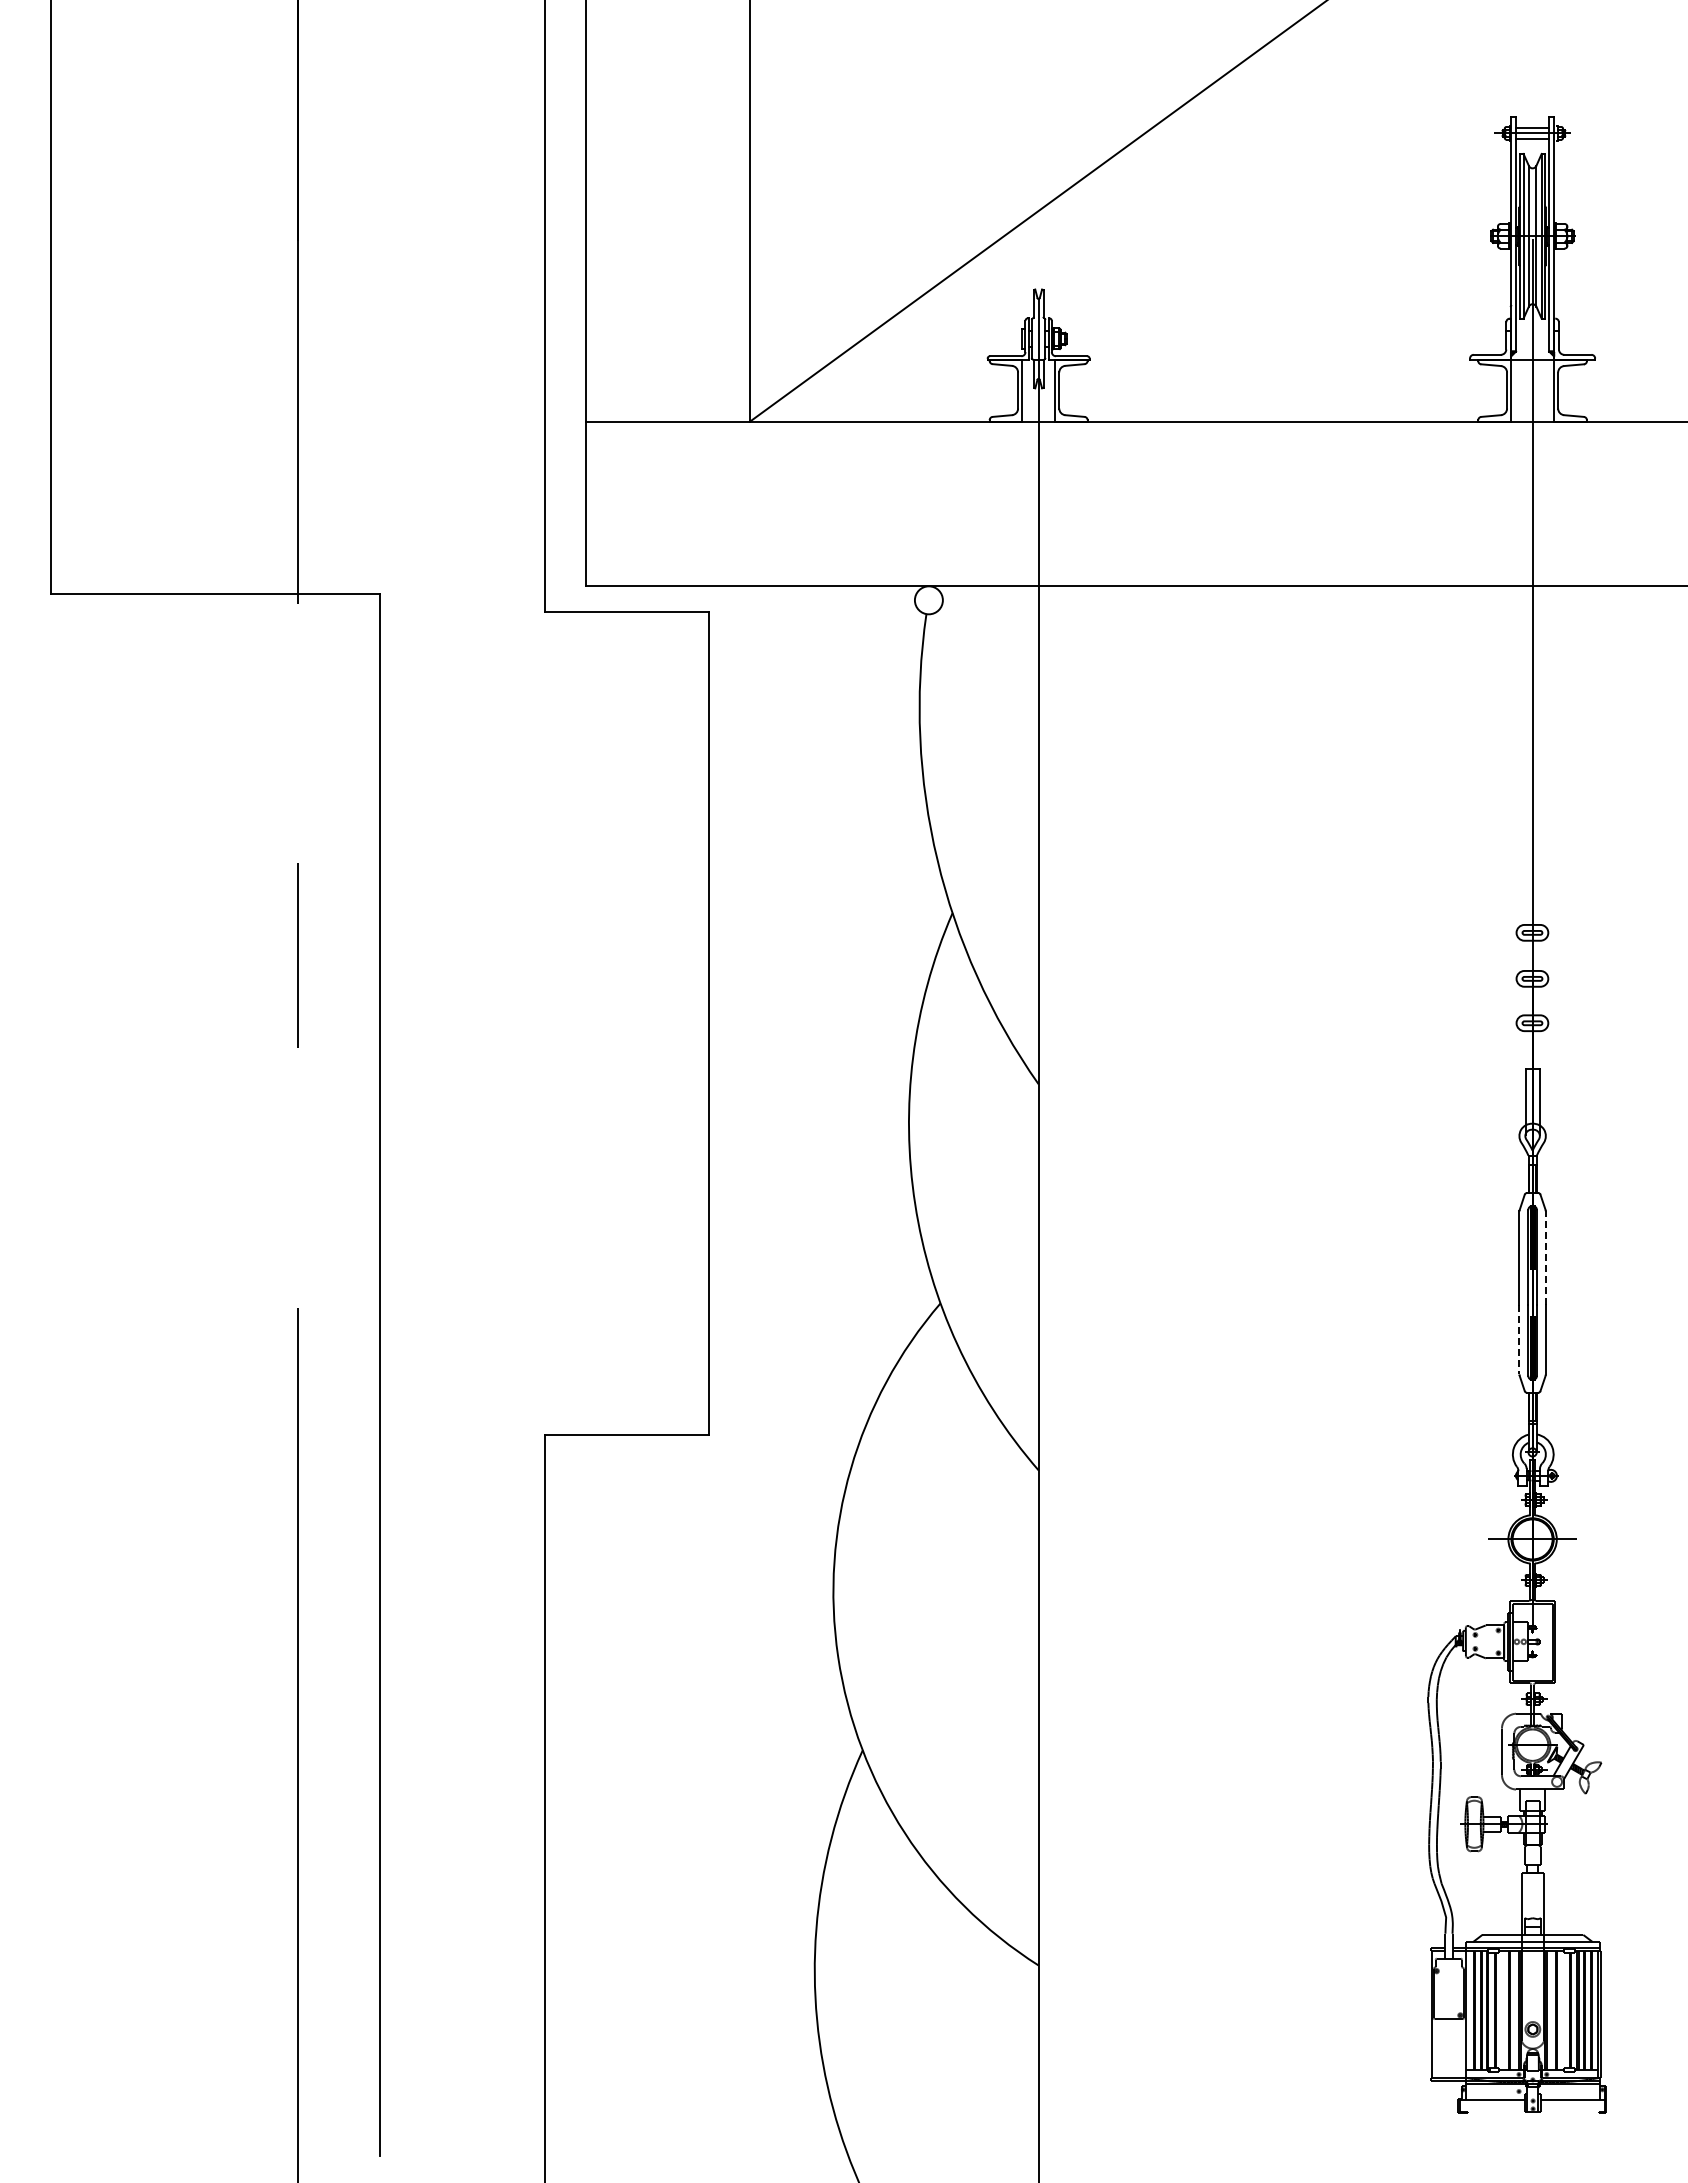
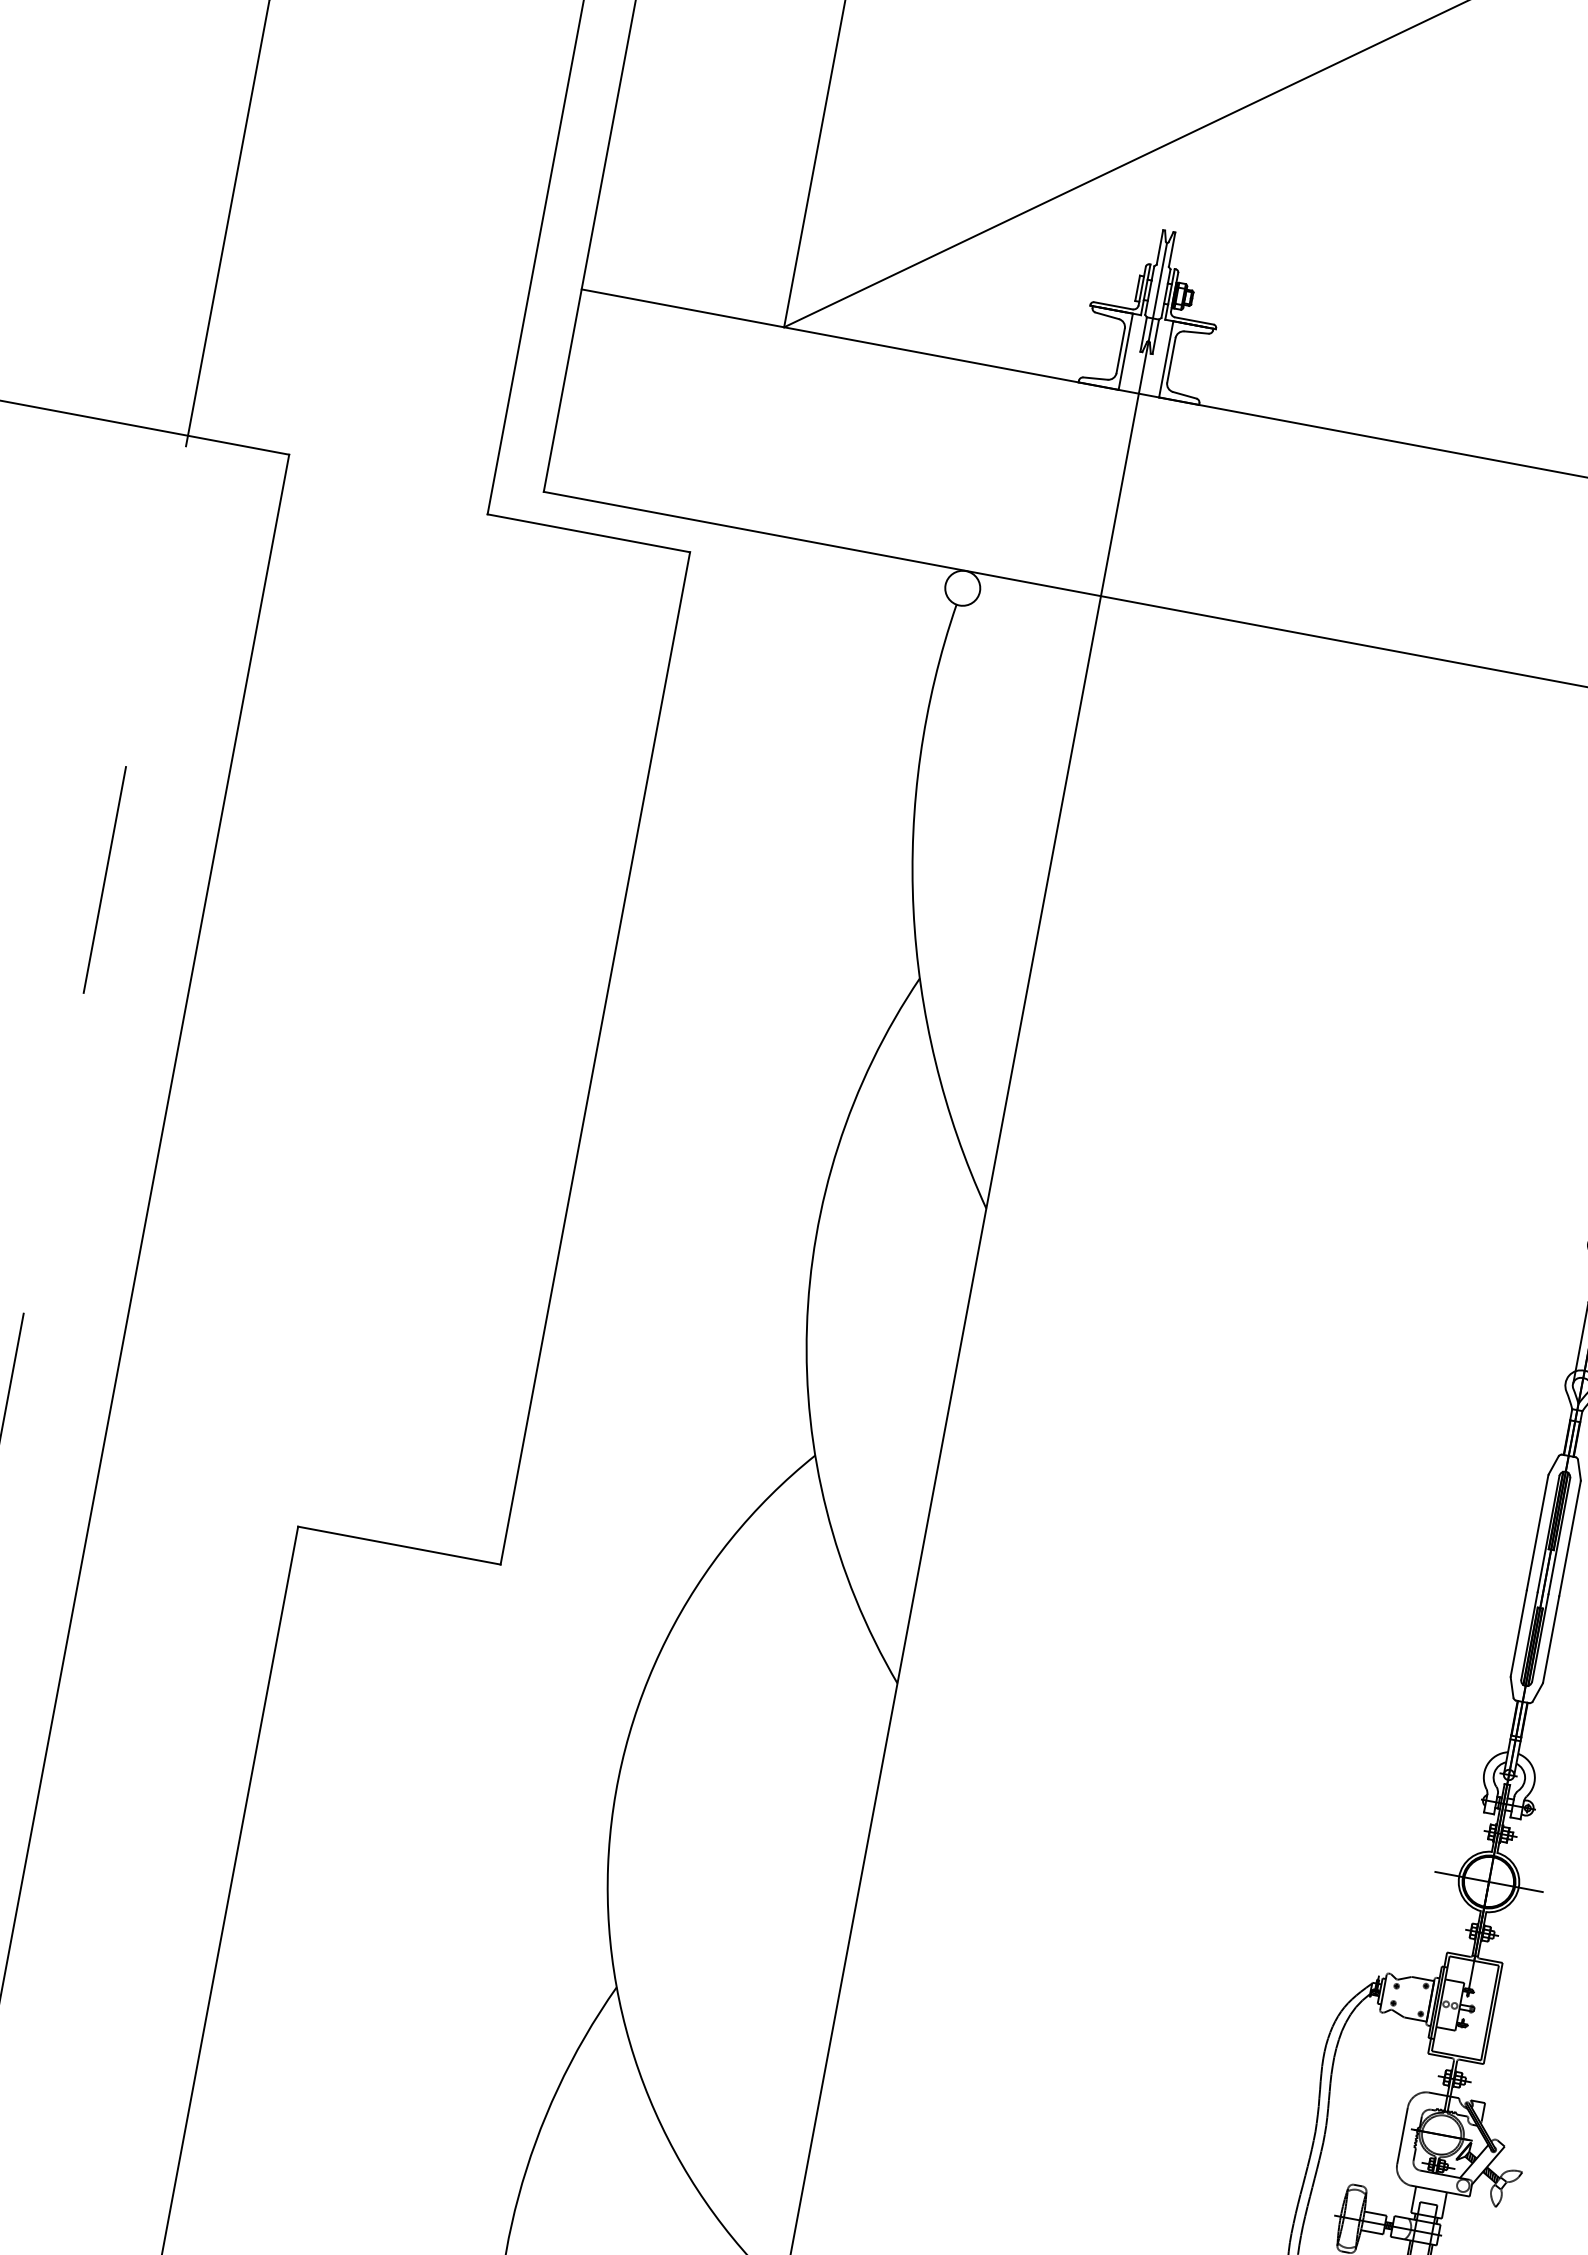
line: (1545, 1258) -> (1569, 1539), dashed -> solid
line: (1519, 1339) -> (1518, 1633), dashed -> solid

